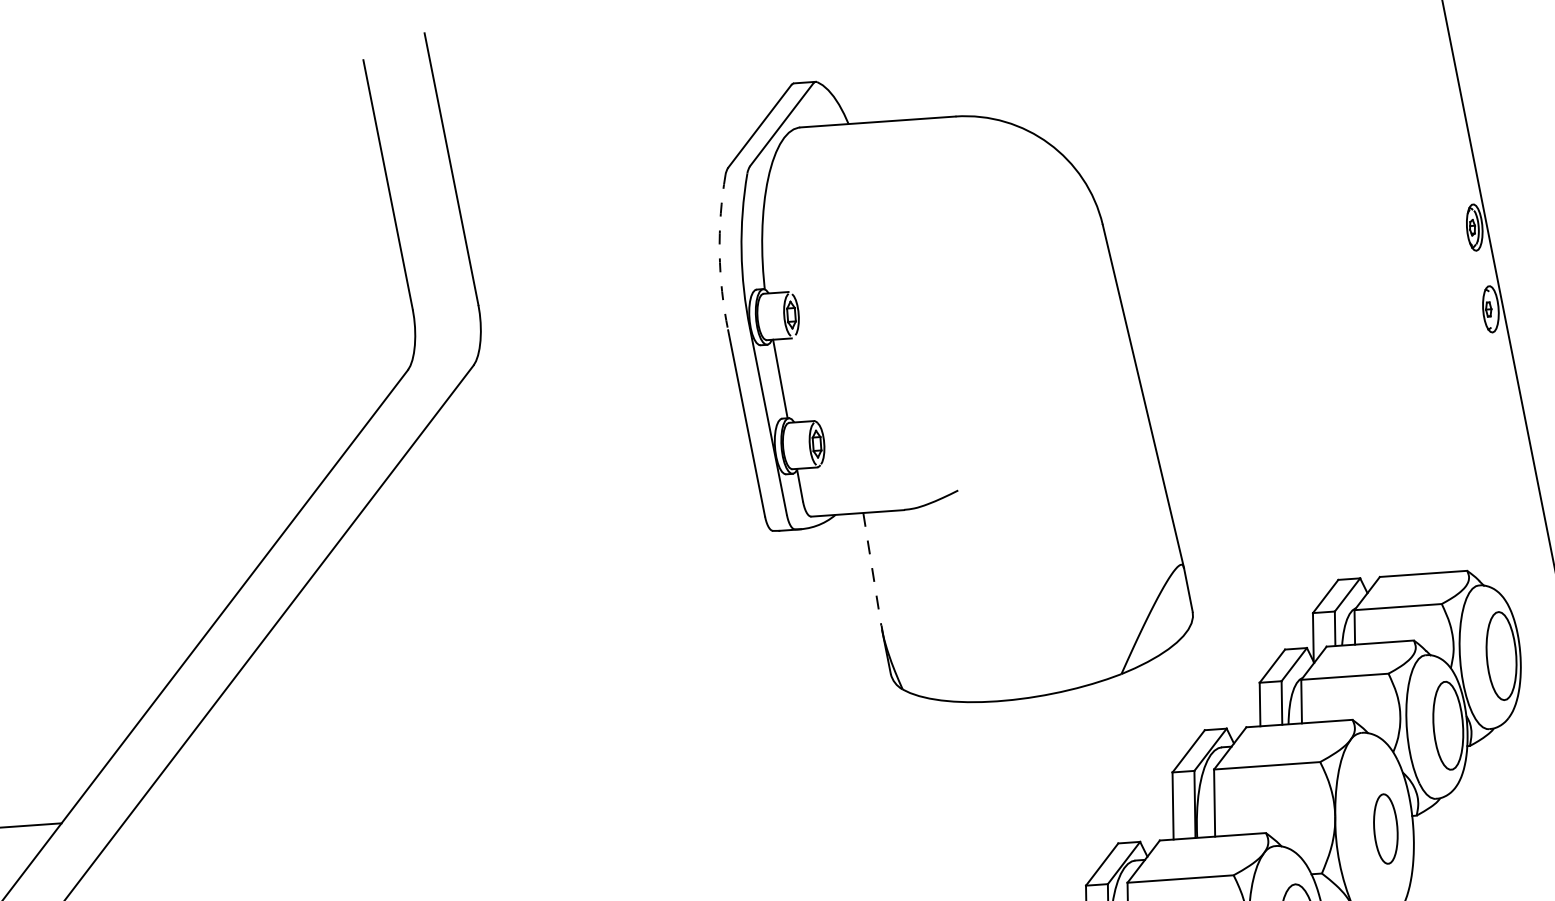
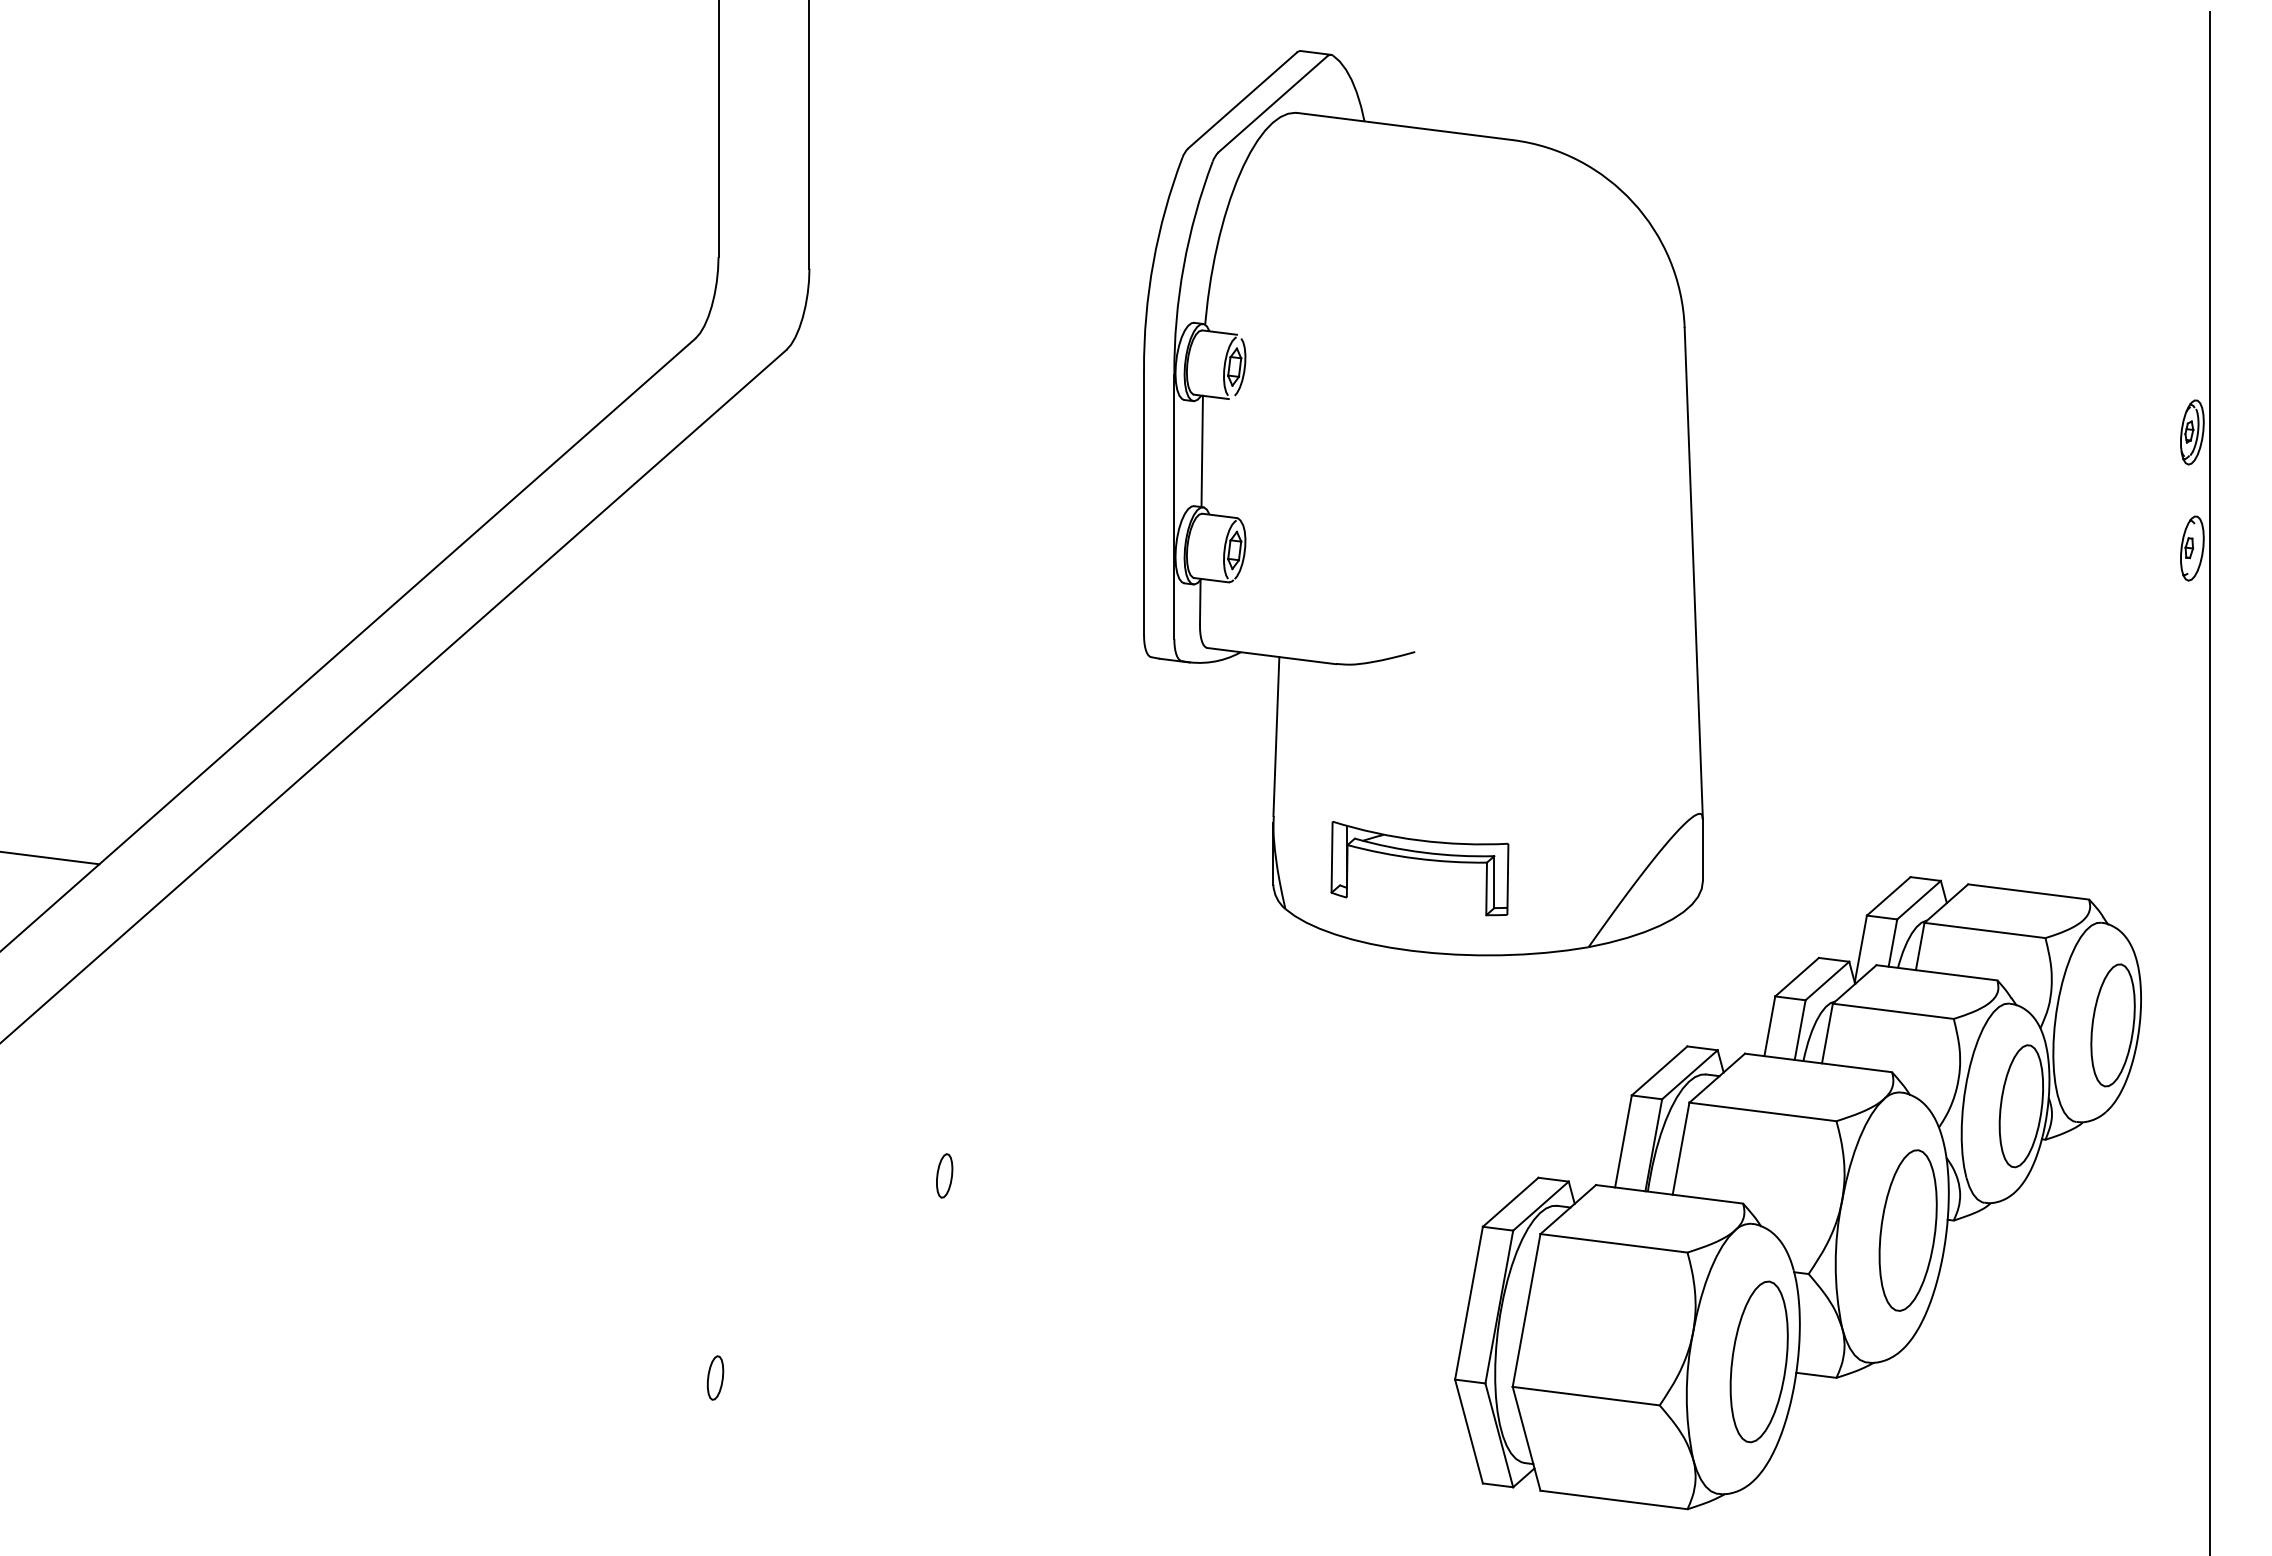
arc: (719, 252) -> (1153, 262), dashed -> solid
line: (872, 570) -> (1276, 737), dashed -> solid
part: (991, 636) -> (1421, 860), added
part: (1385, 829) -> (1907, 1230), size x1.67

